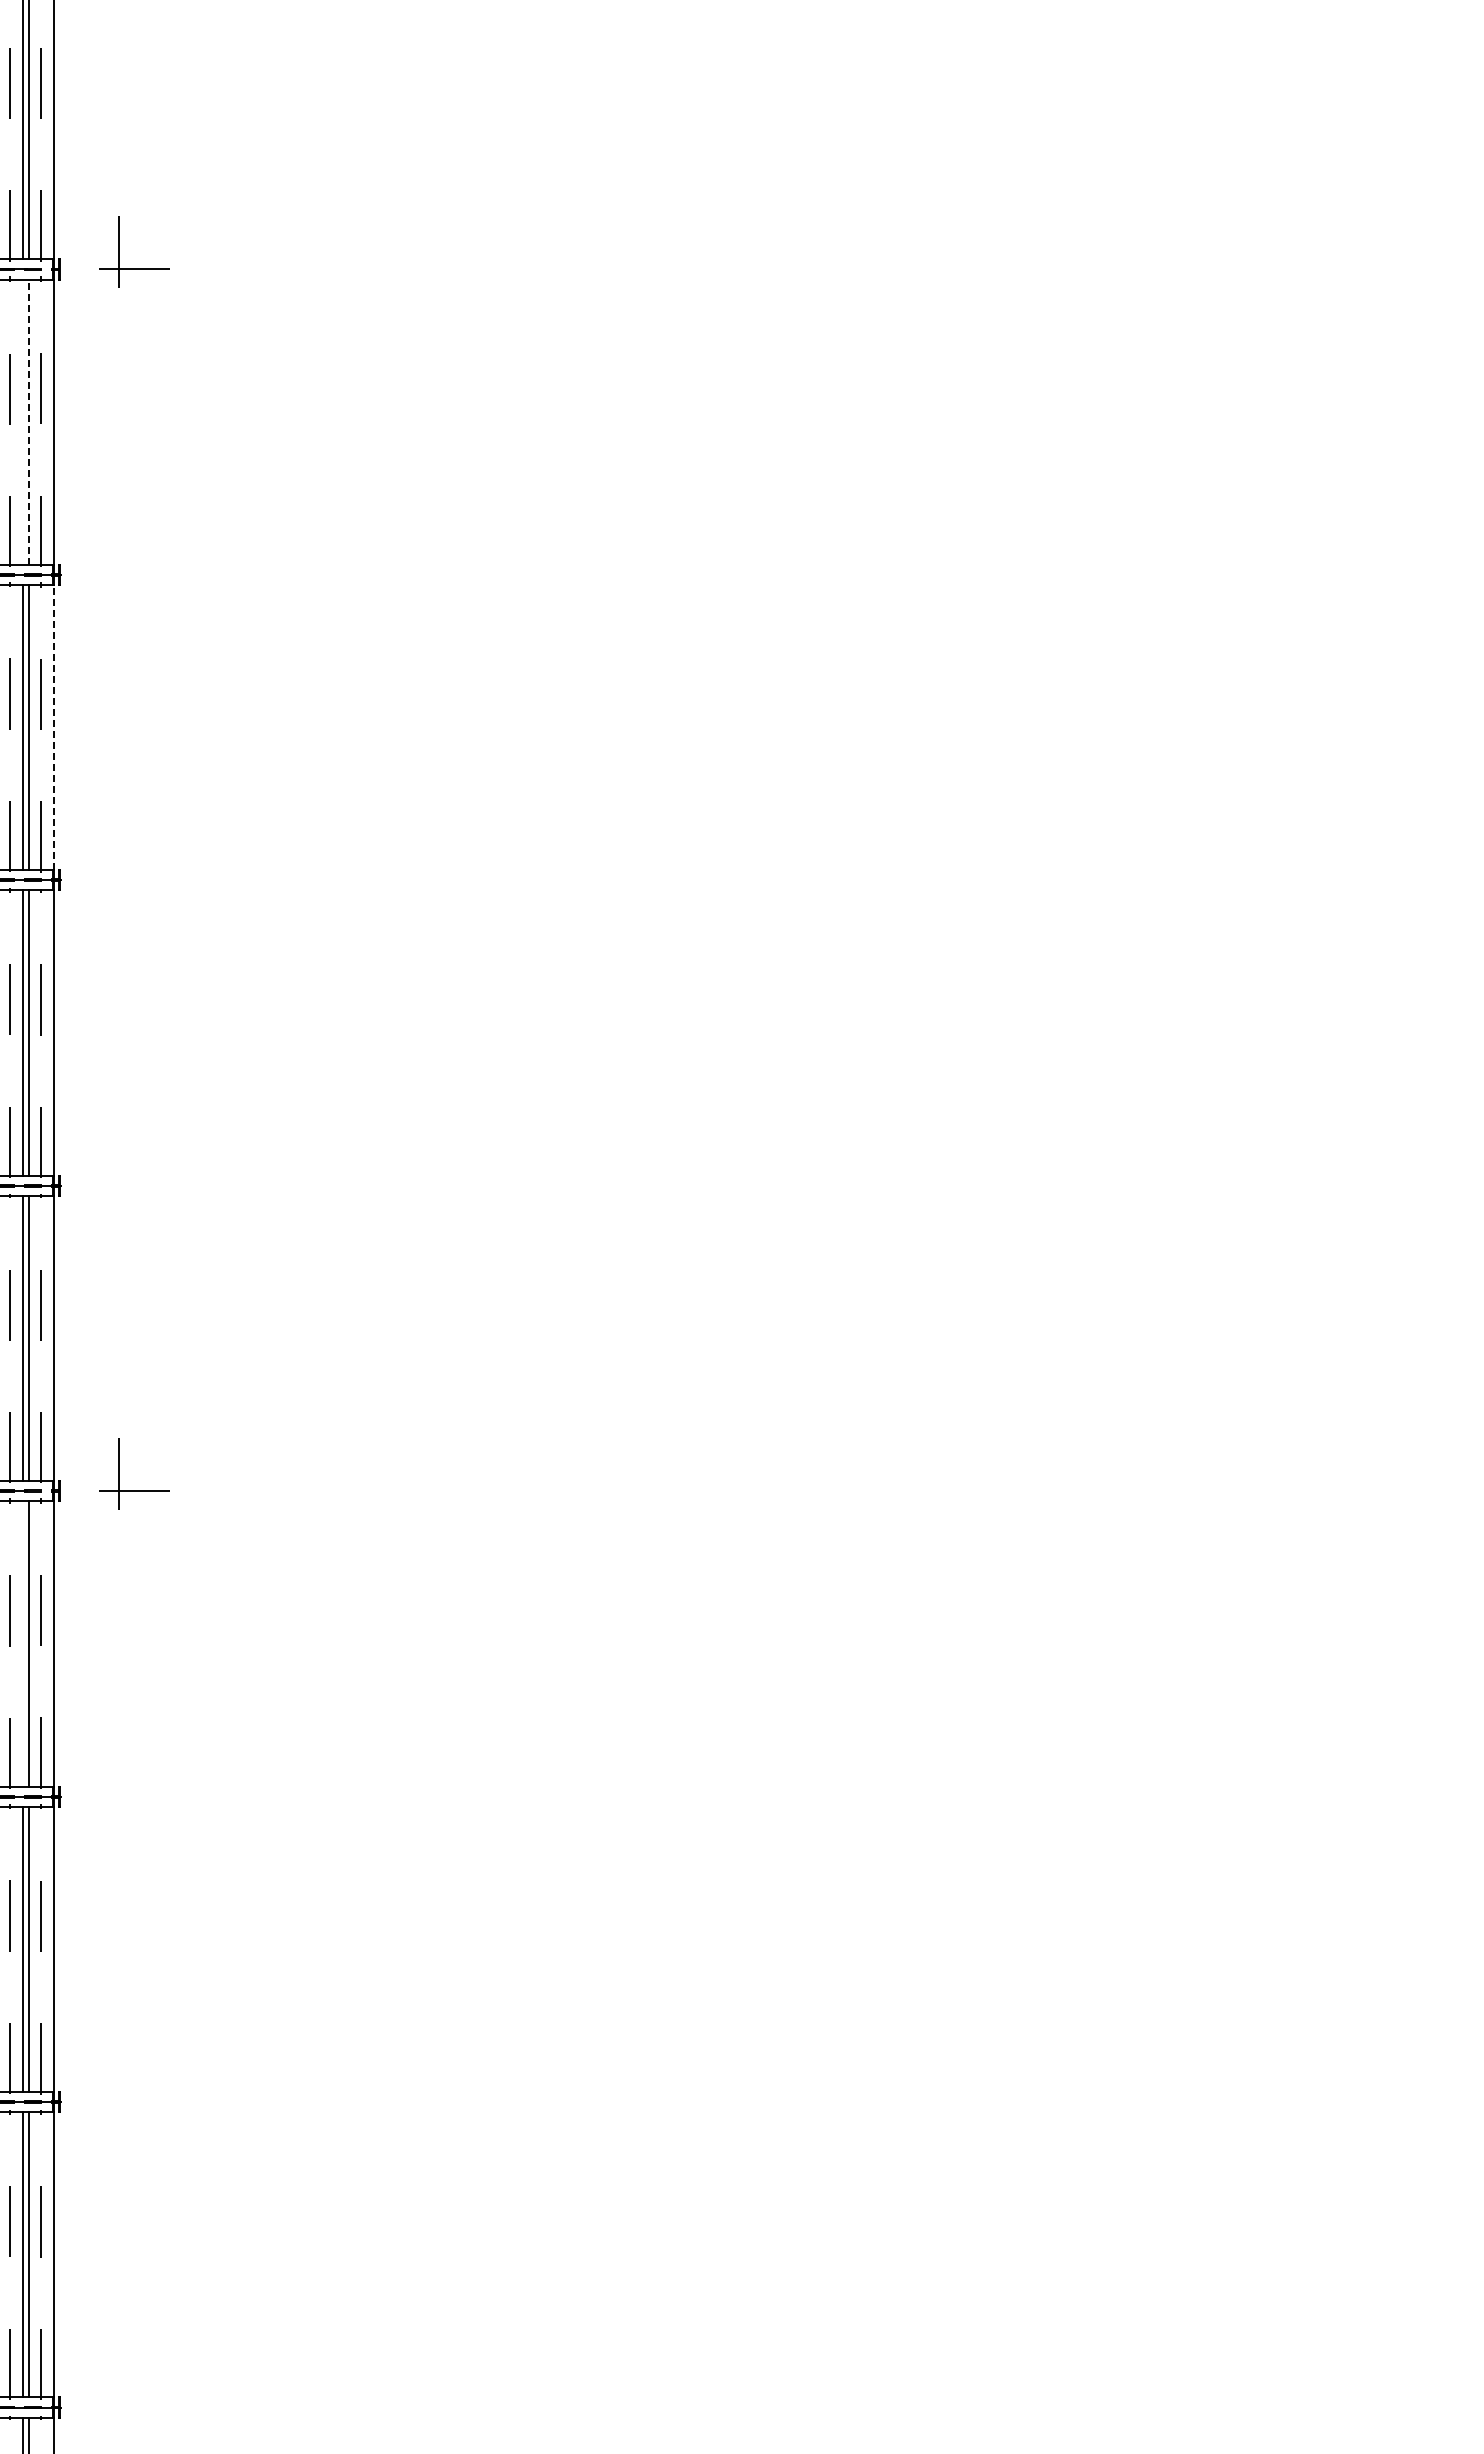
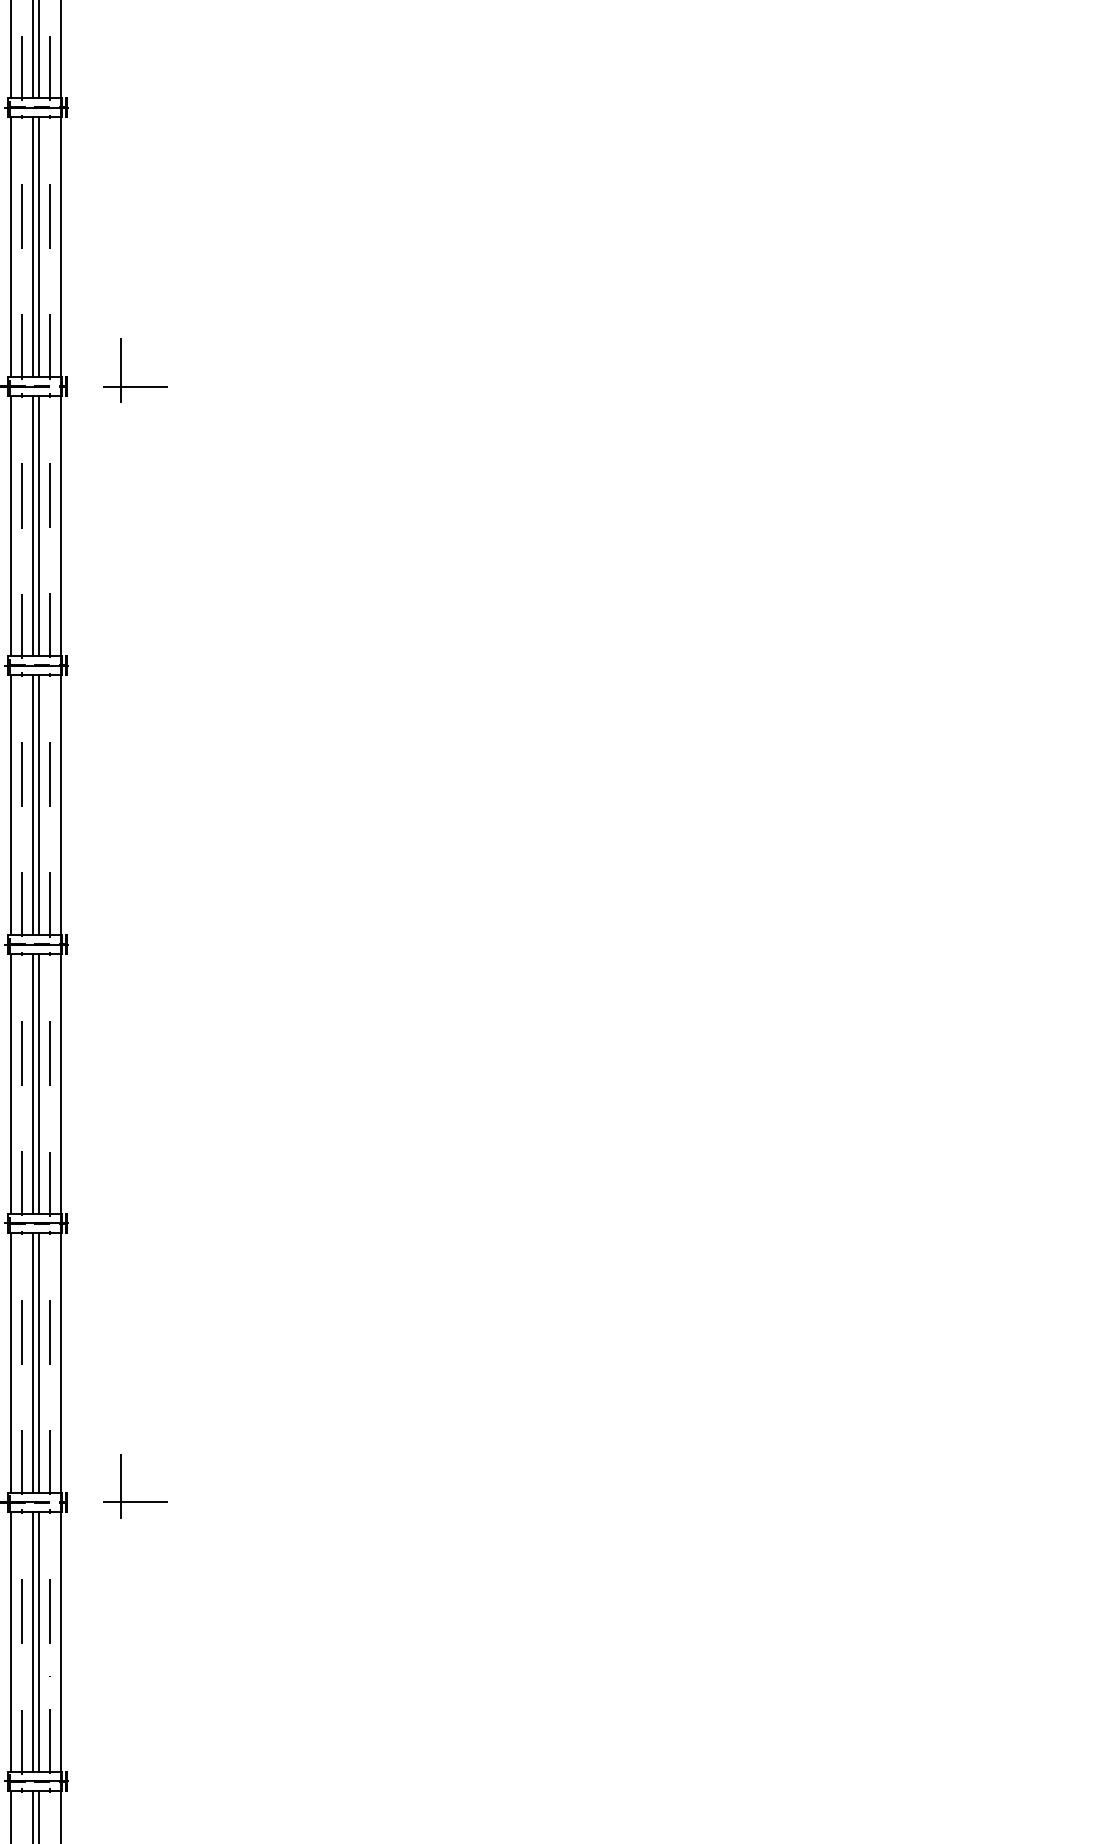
line: (22, 421) -> (33, 525), added
line: (29, 422) -> (39, 526), dashed -> solid
line: (53, 727) -> (61, 805), dashed -> solid
line: (22, 1643) -> (33, 1641), added

